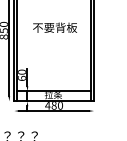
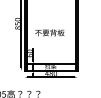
text: (54, 27) -> (49, 32), moved

